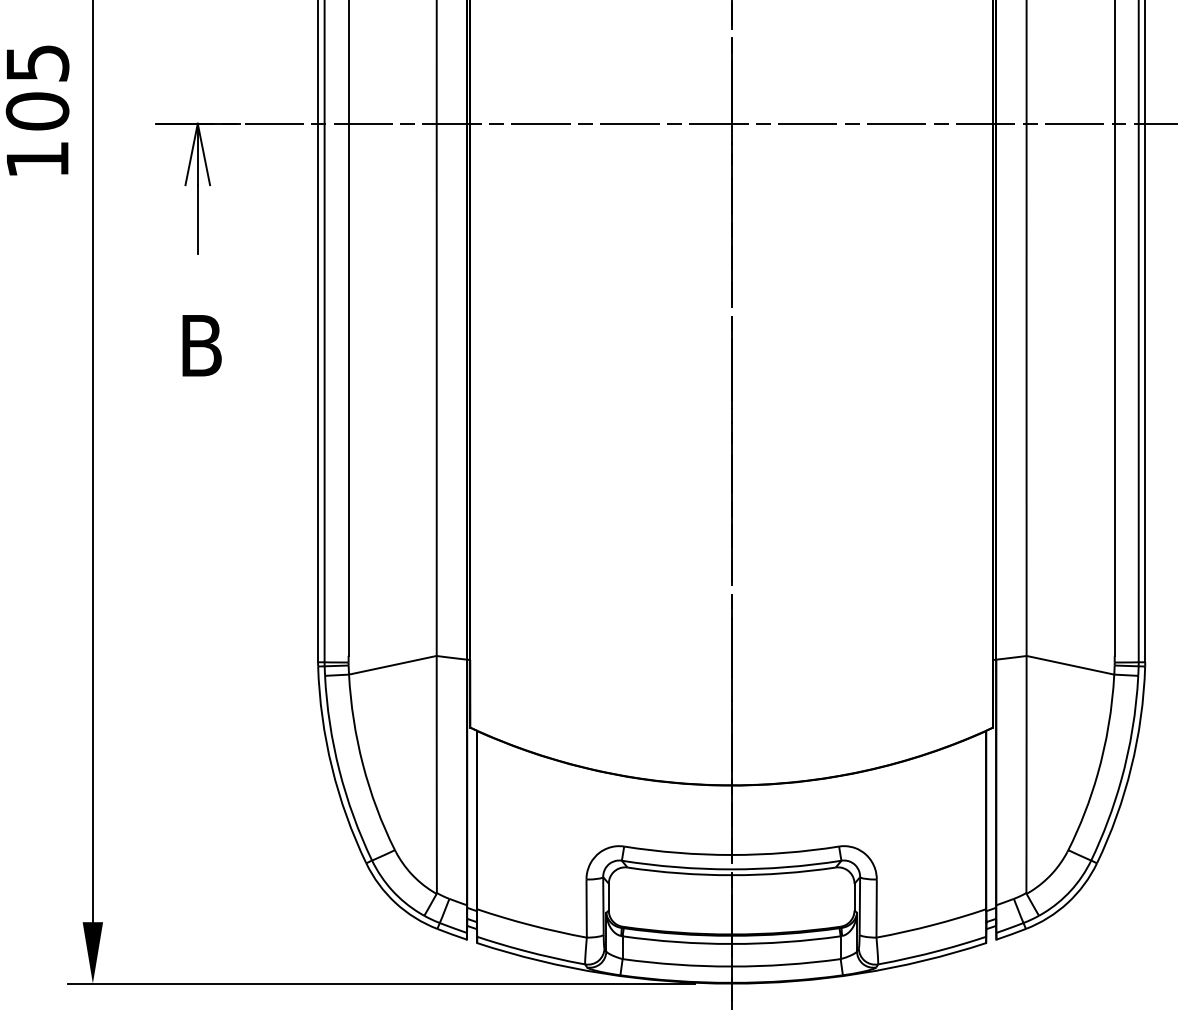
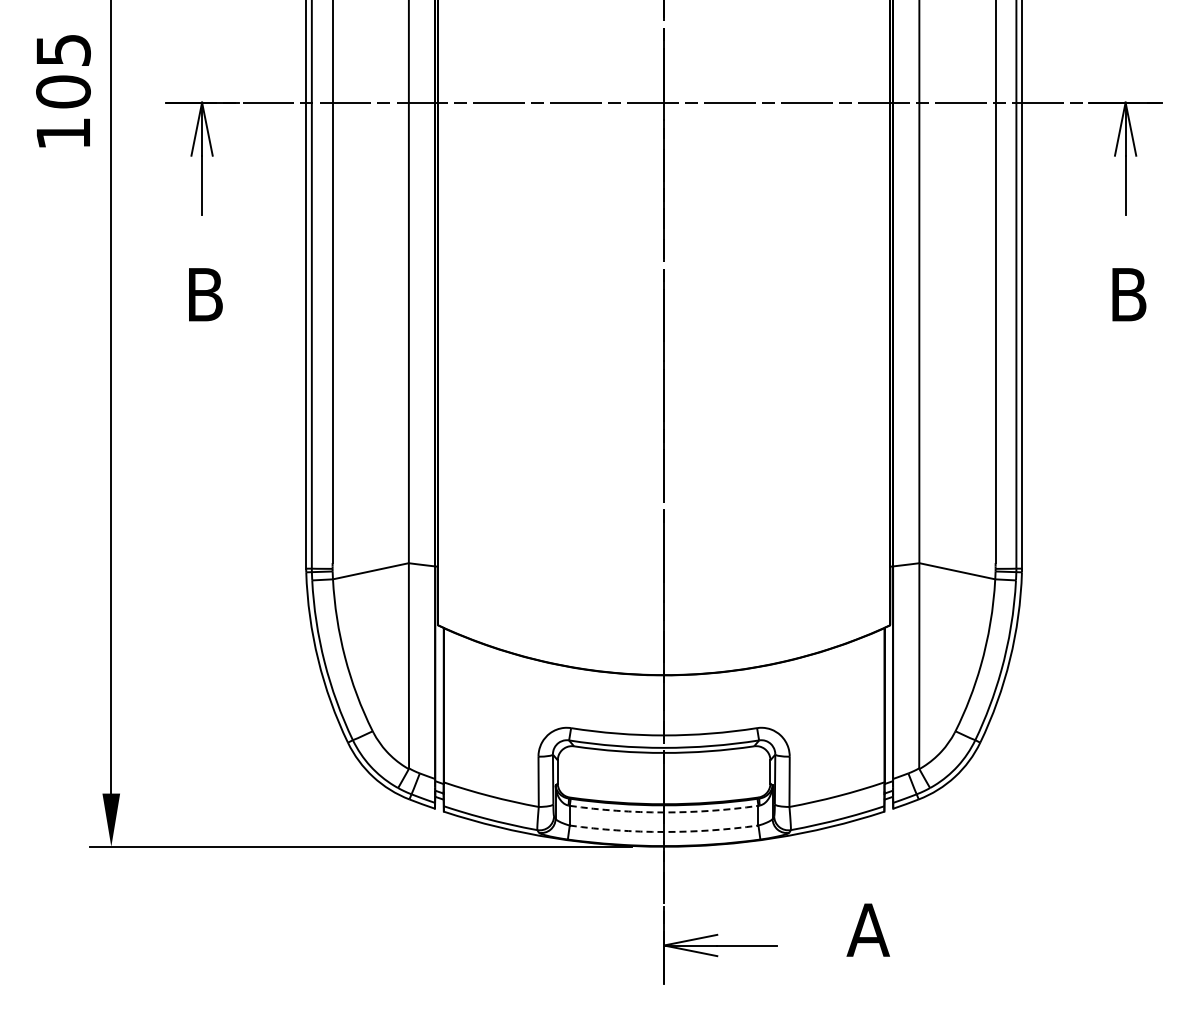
arc: (732, 944) -> (664, 812), solid -> dashed
arc: (732, 965) -> (664, 831), solid -> dashed

